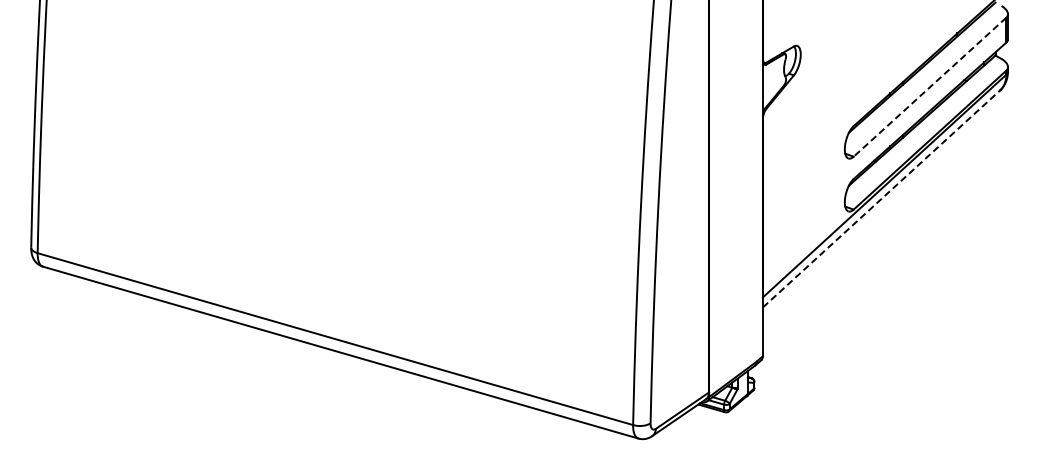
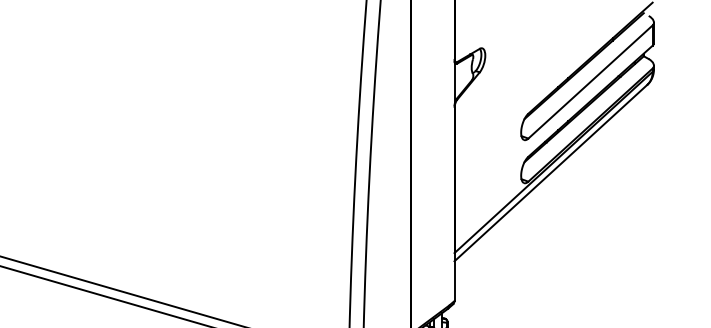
line: (929, 87) -> (590, 82), dashed -> solid
line: (881, 198) -> (551, 172), dashed -> solid

